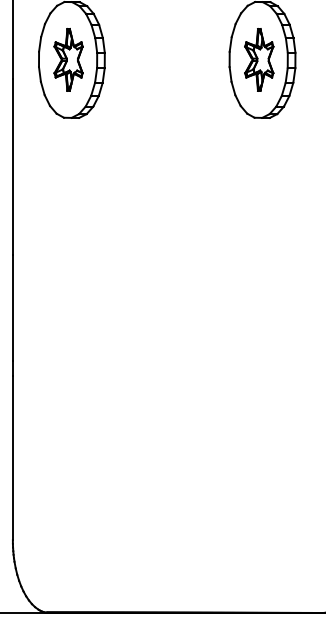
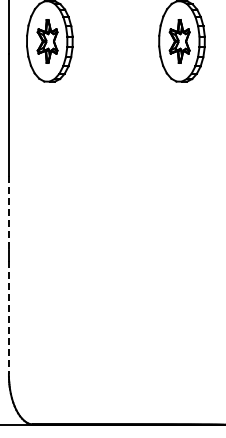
line: (12, 308) -> (8, 213), solid -> dashed
line: (12, 458) -> (8, 317), solid -> dashed

